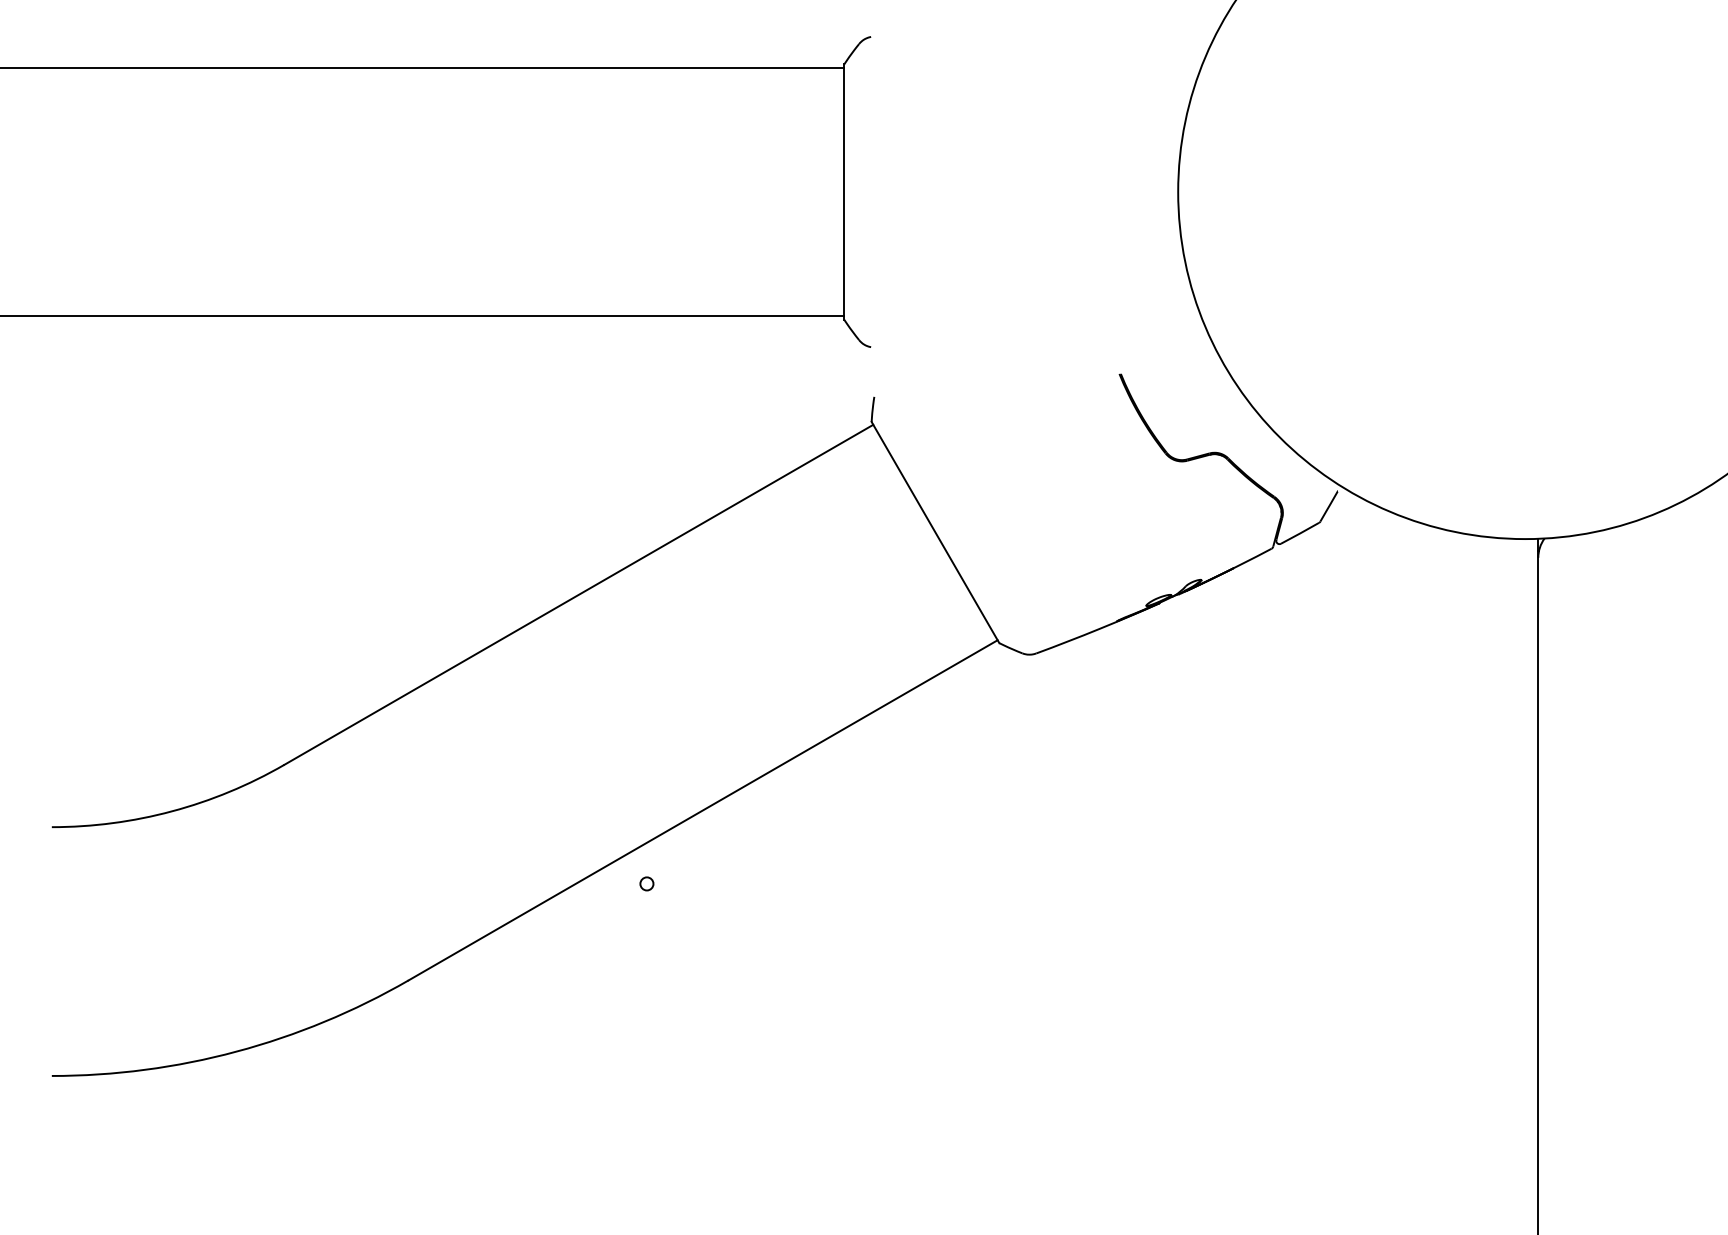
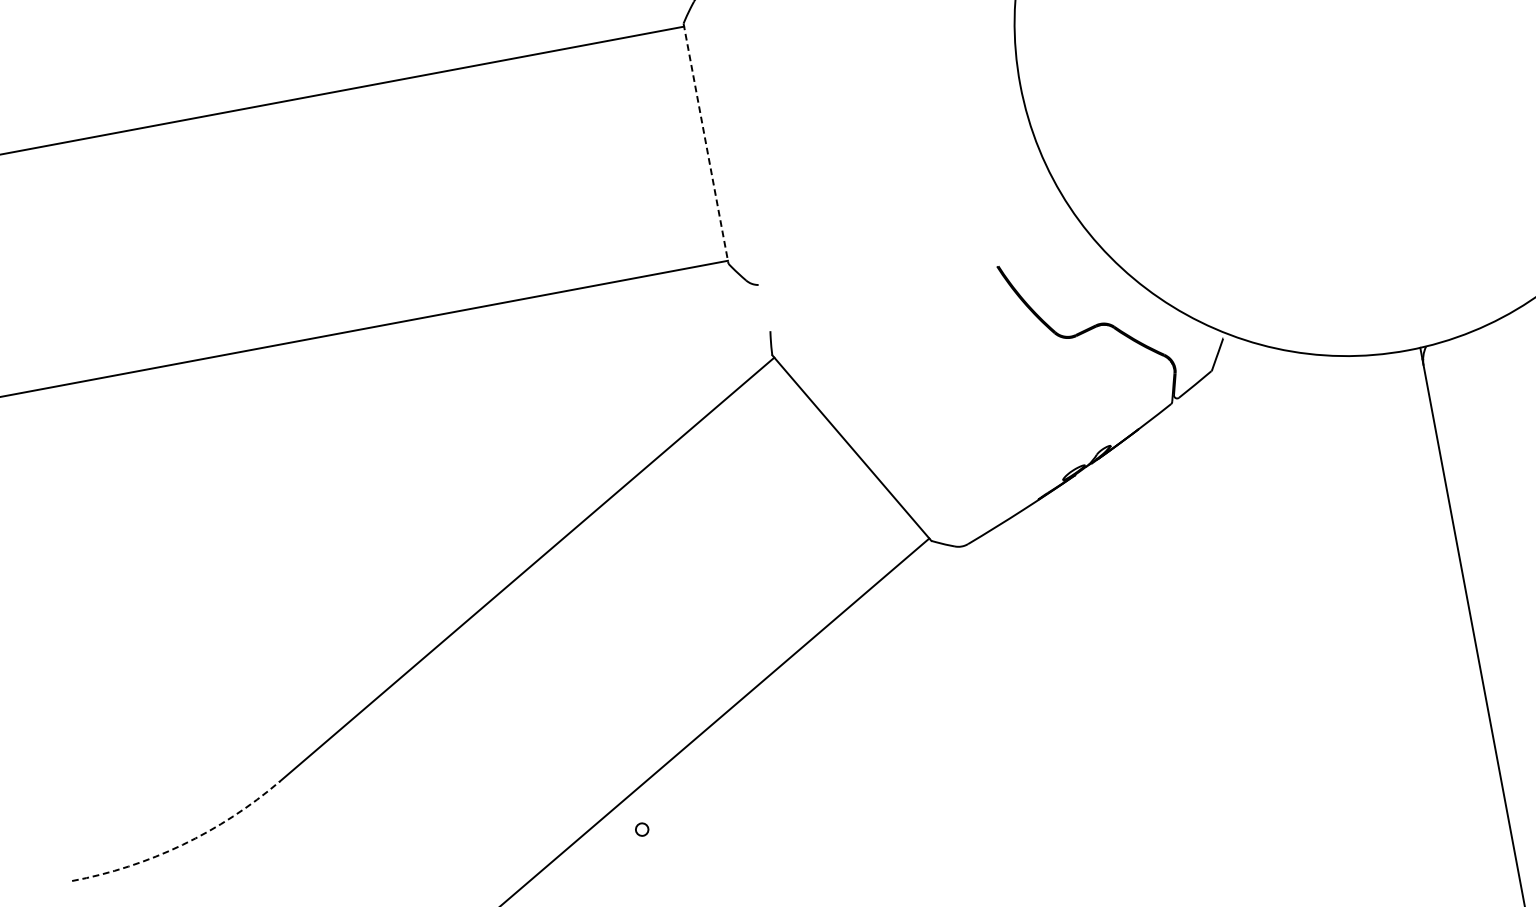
line: (844, 192) -> (706, 144), solid -> dashed
arc: (172, 811) -> (182, 845), solid -> dashed

